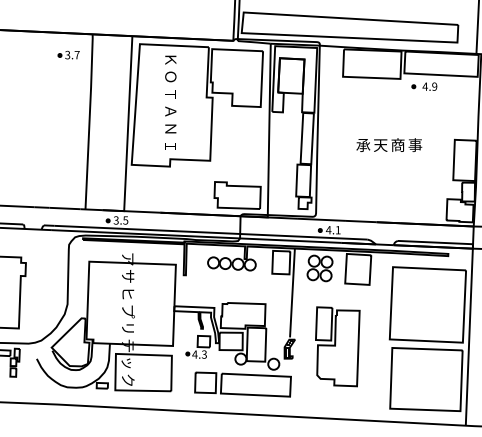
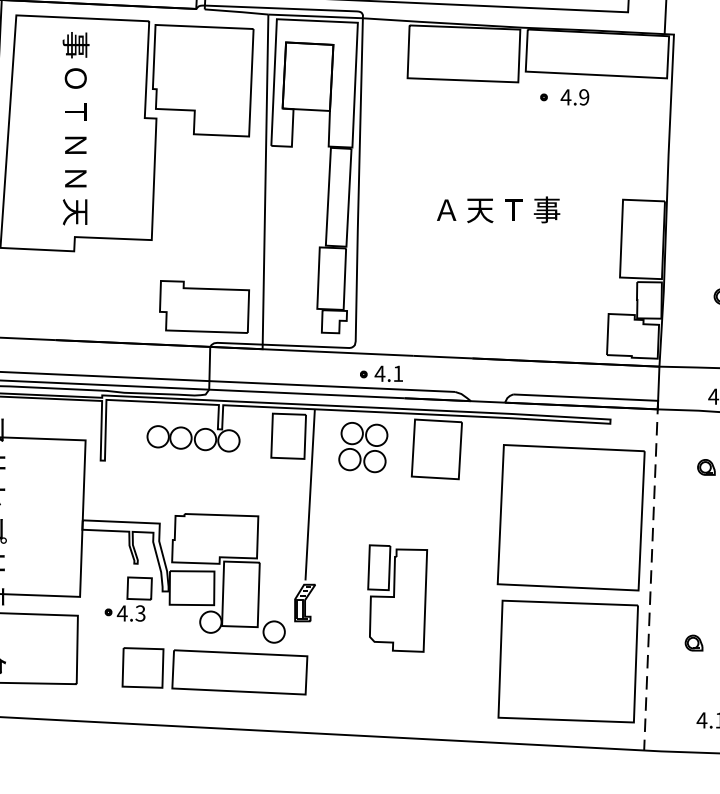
text: (170, 59) -> (75, 44), Ｋ -> 事
text: (170, 111) -> (75, 145), Ａ -> Ｎ
text: (397, 144) -> (512, 208), 商 -> Ｔ
text: (170, 145) -> (75, 210), Ｉ -> 天
text: (363, 145) -> (447, 210), 承 -> Ａ
line: (469, 334) -> (651, 574), solid -> dashed
part: (337, 346) -> (396, 597), size x0.7

